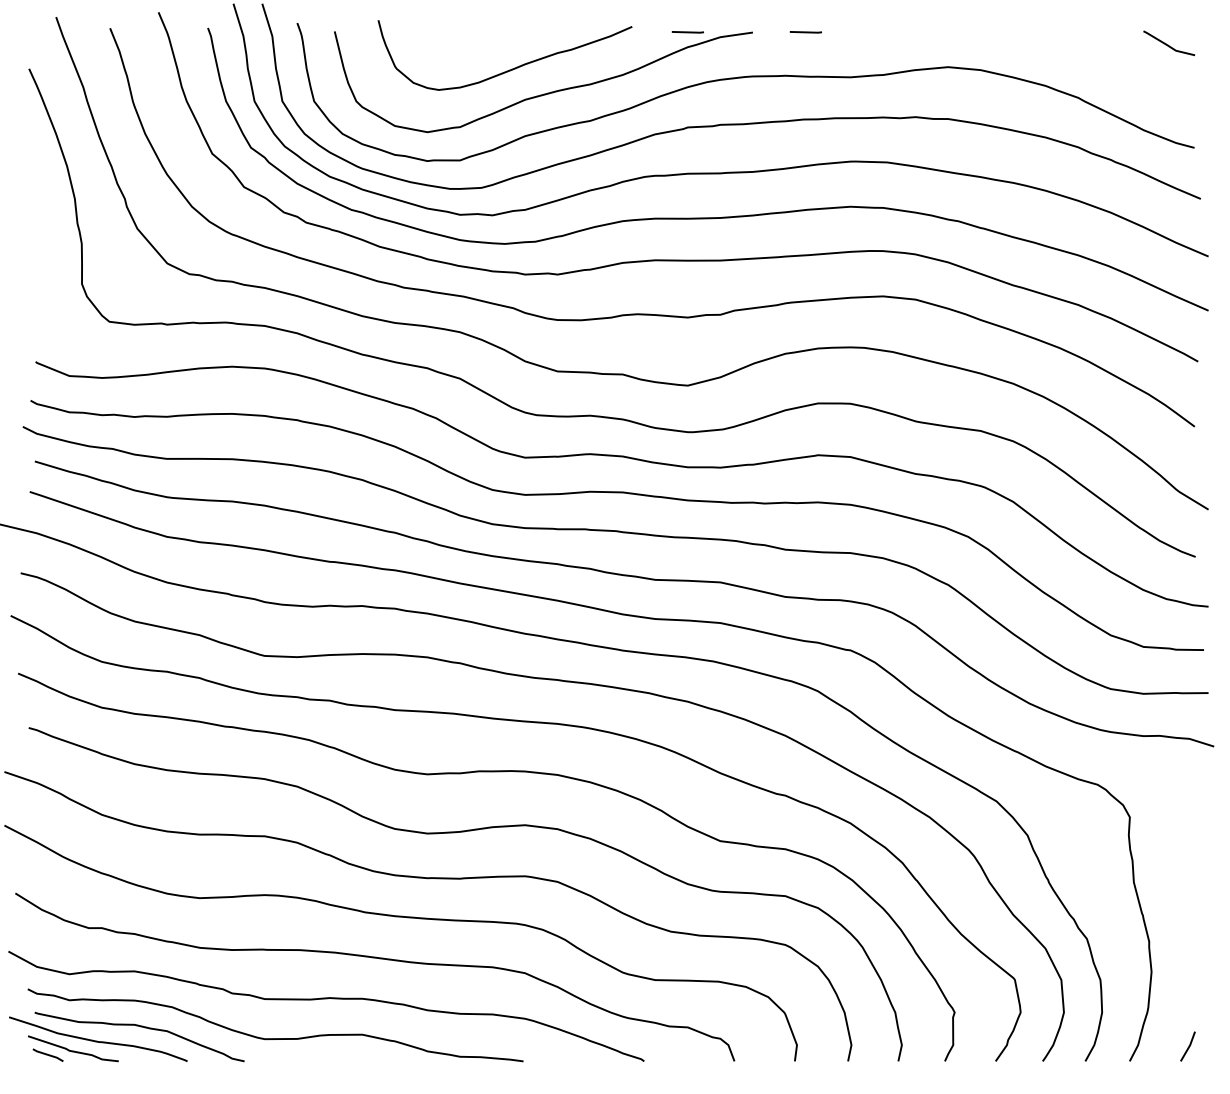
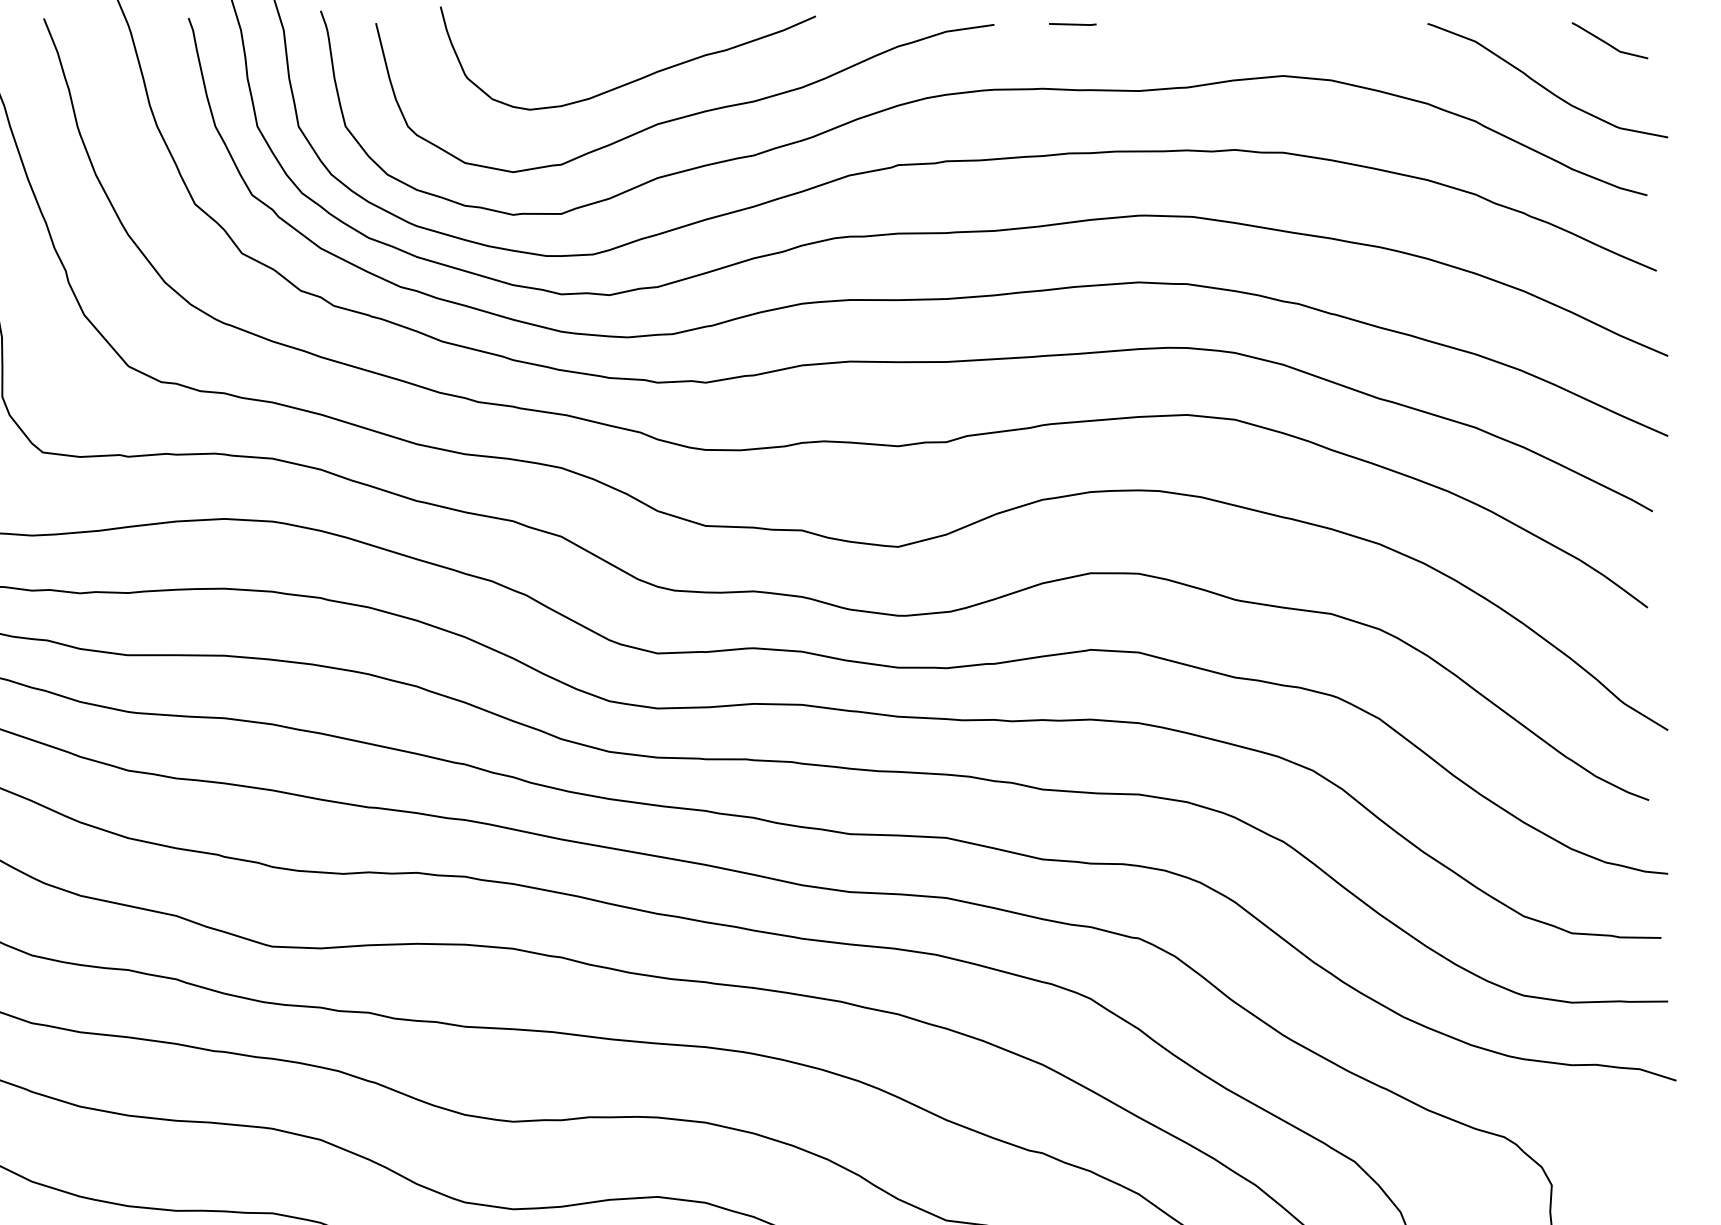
line: (687, 32) -> (897, 24), removed
curve: (1124, 73) -> (1543, 85), added

